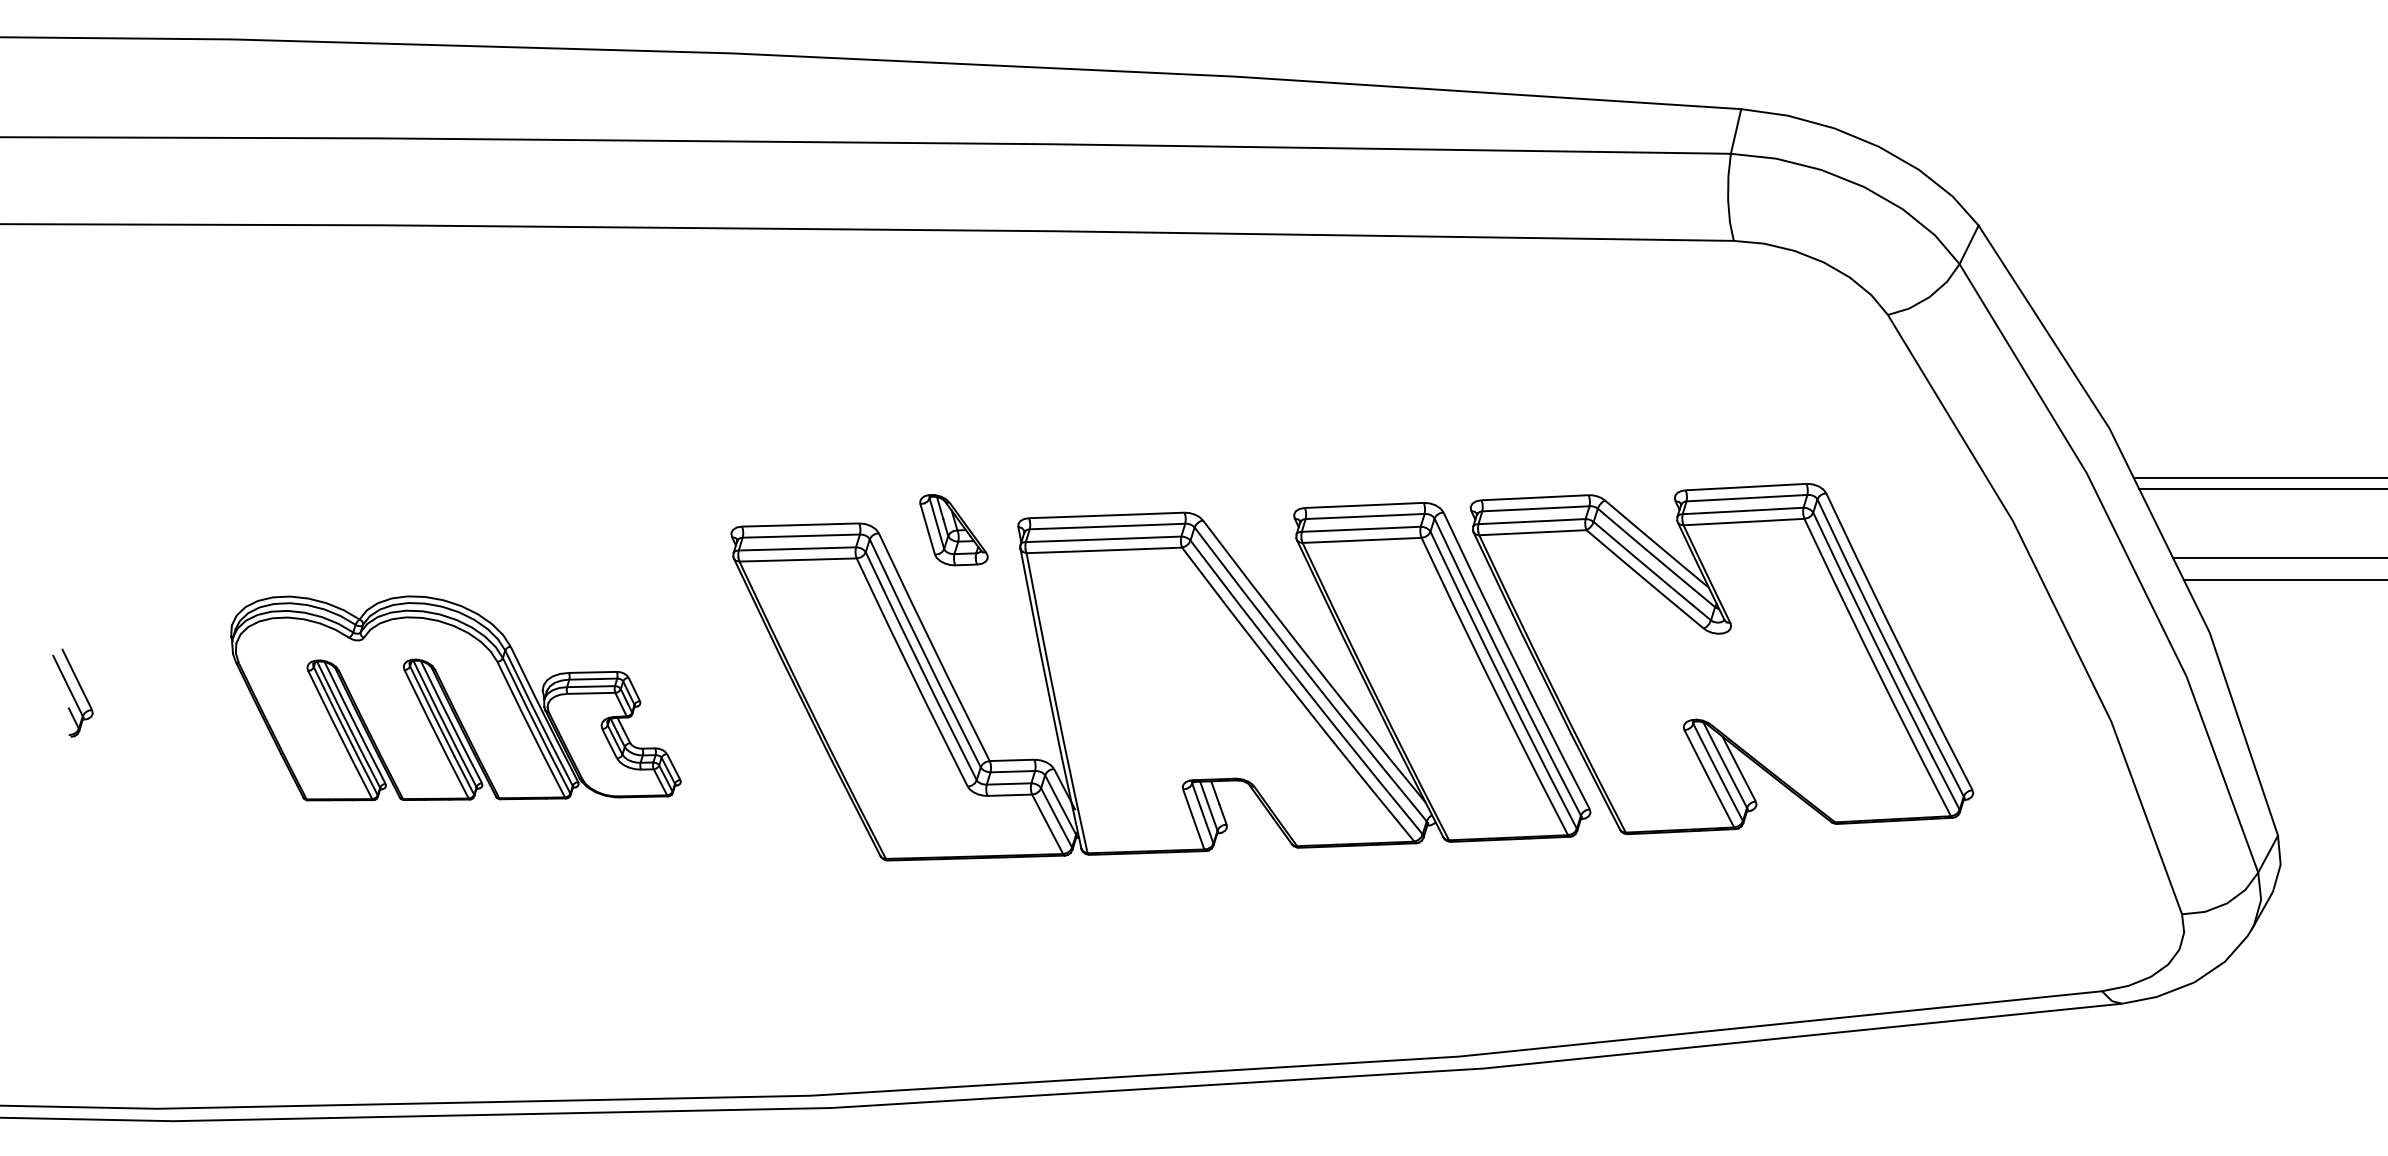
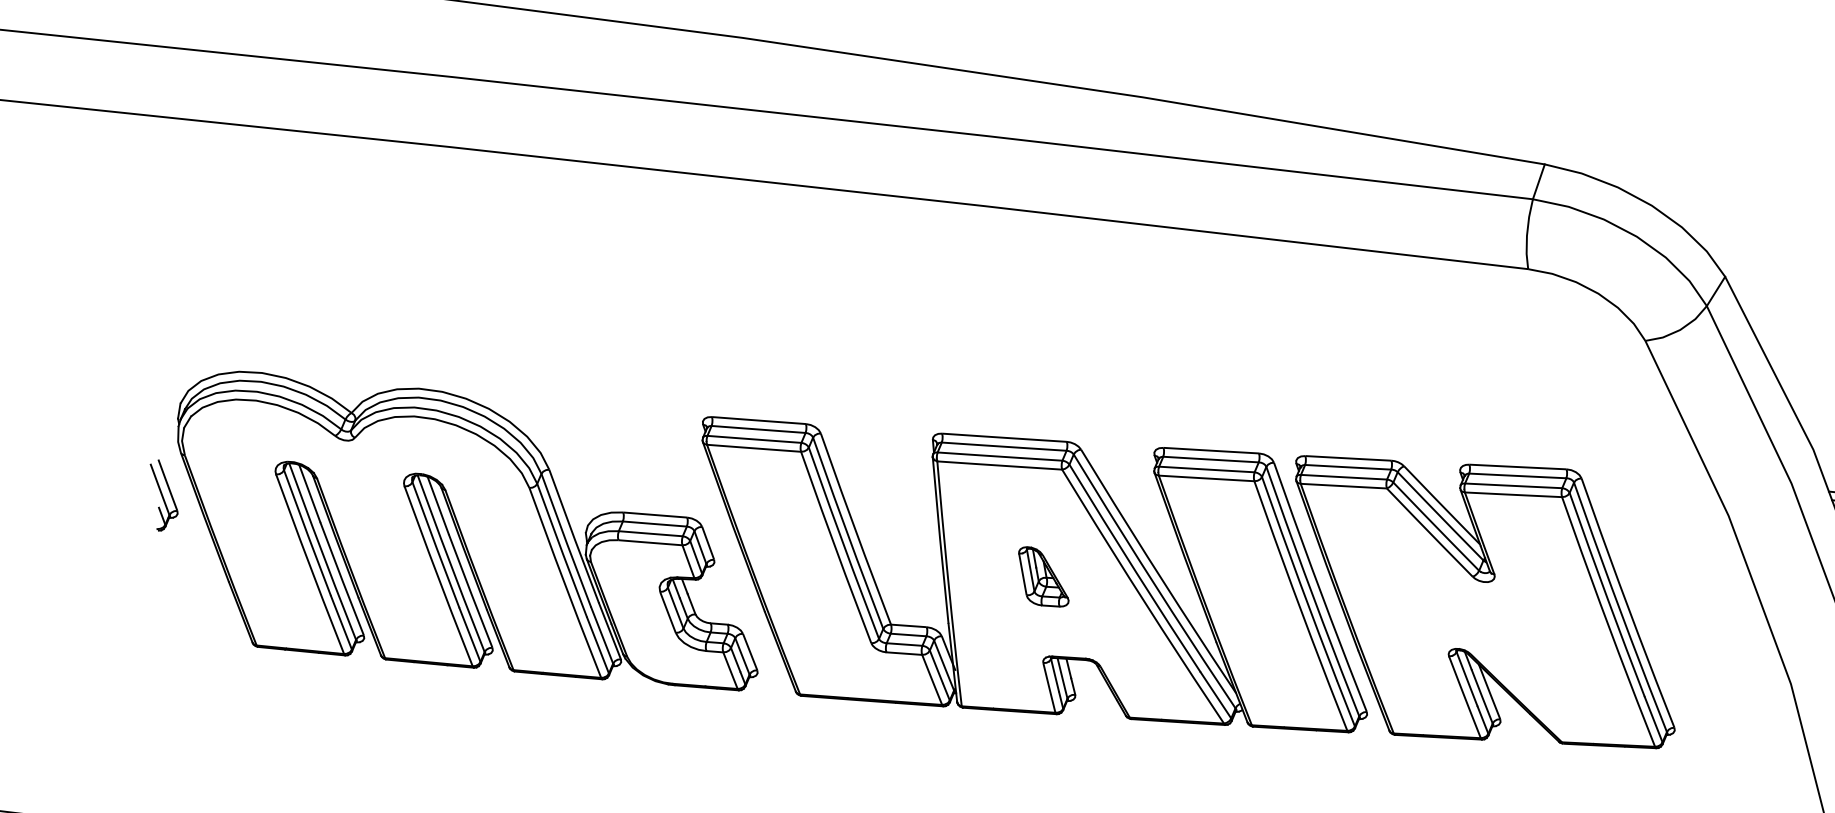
part: (953, 530) -> (1043, 577), moved
part: (455, 698) -> (468, 531), size x1.67

